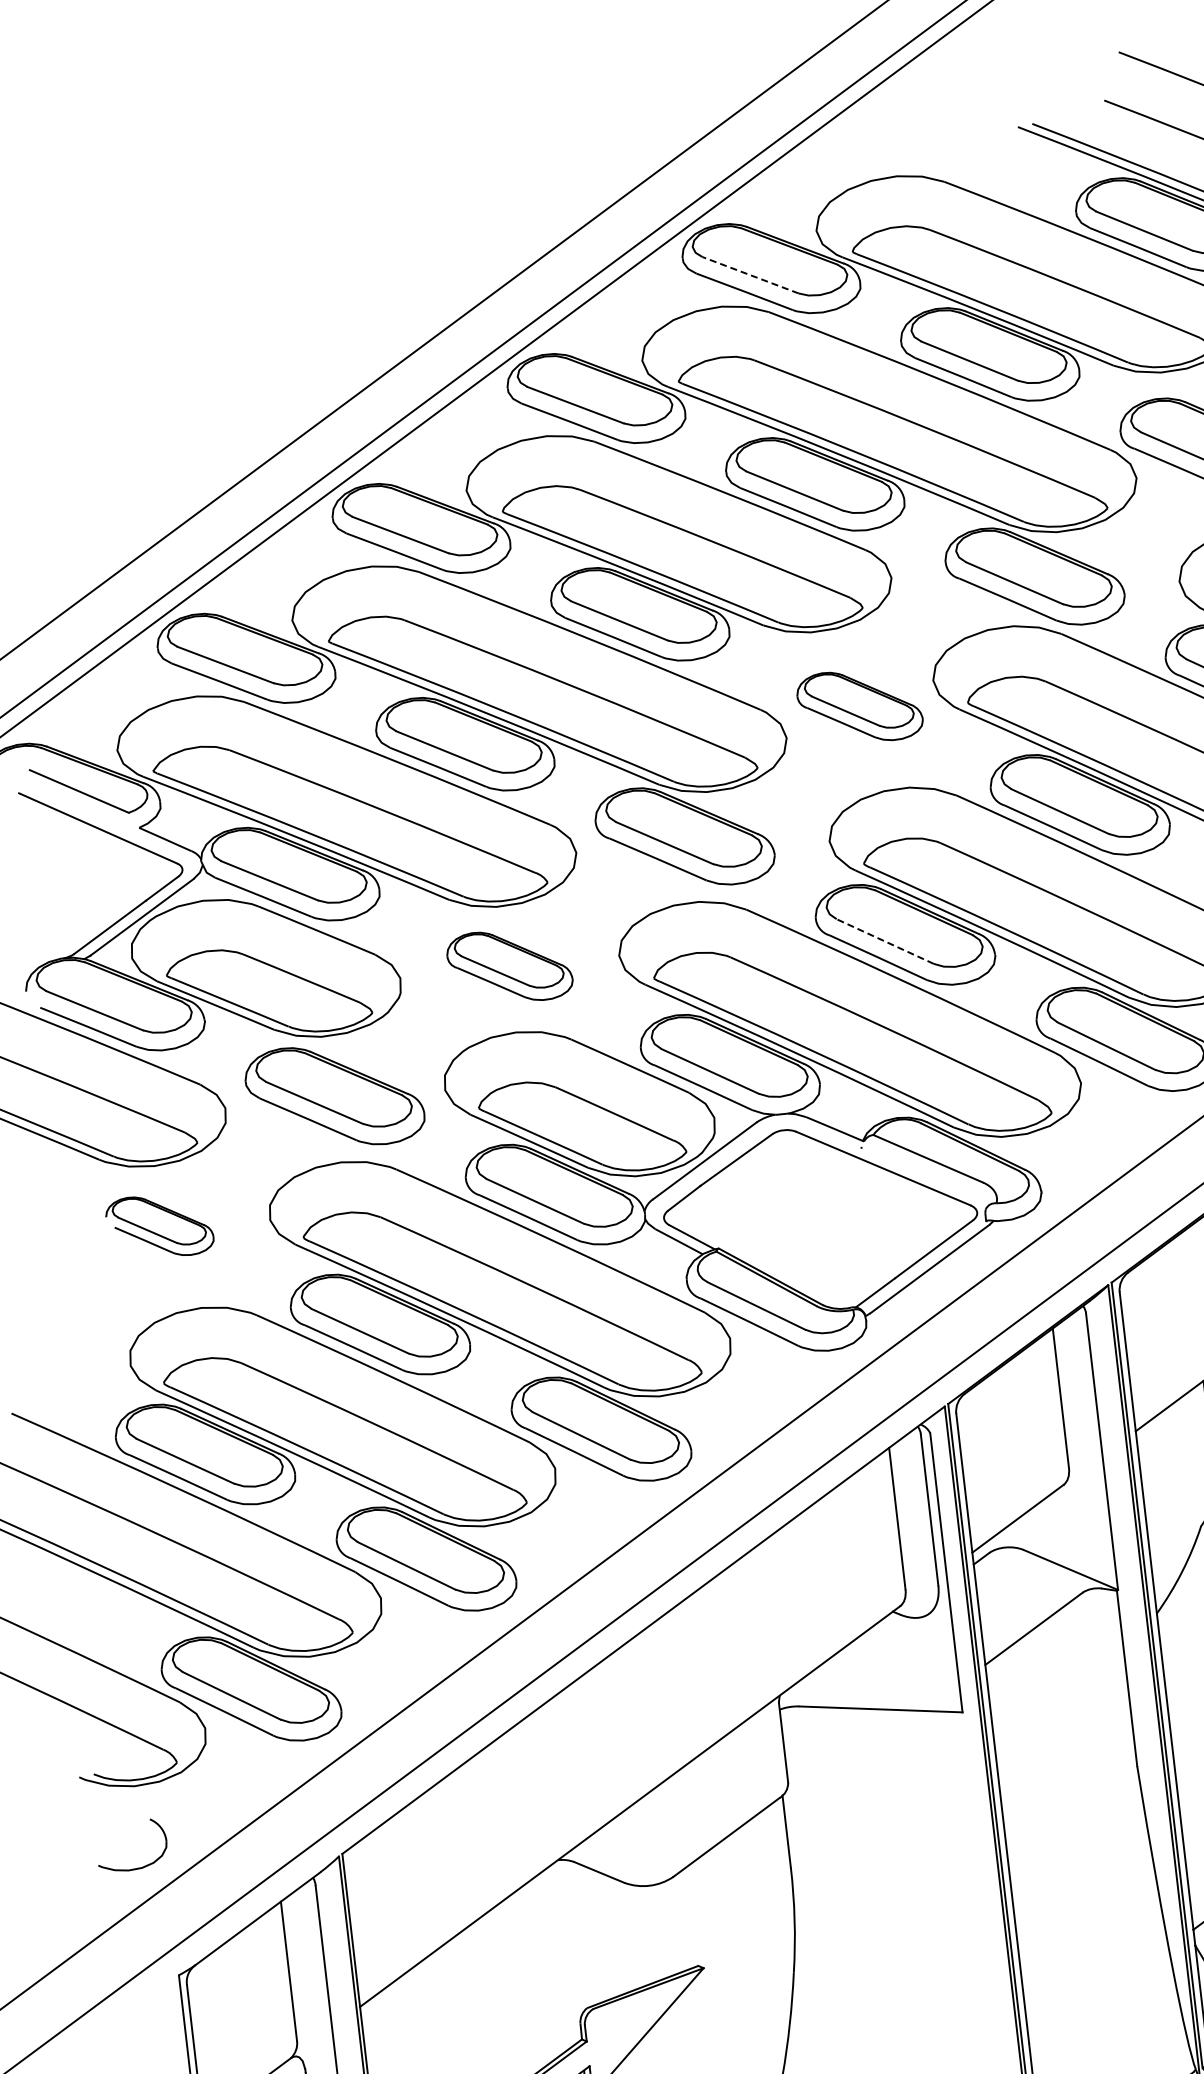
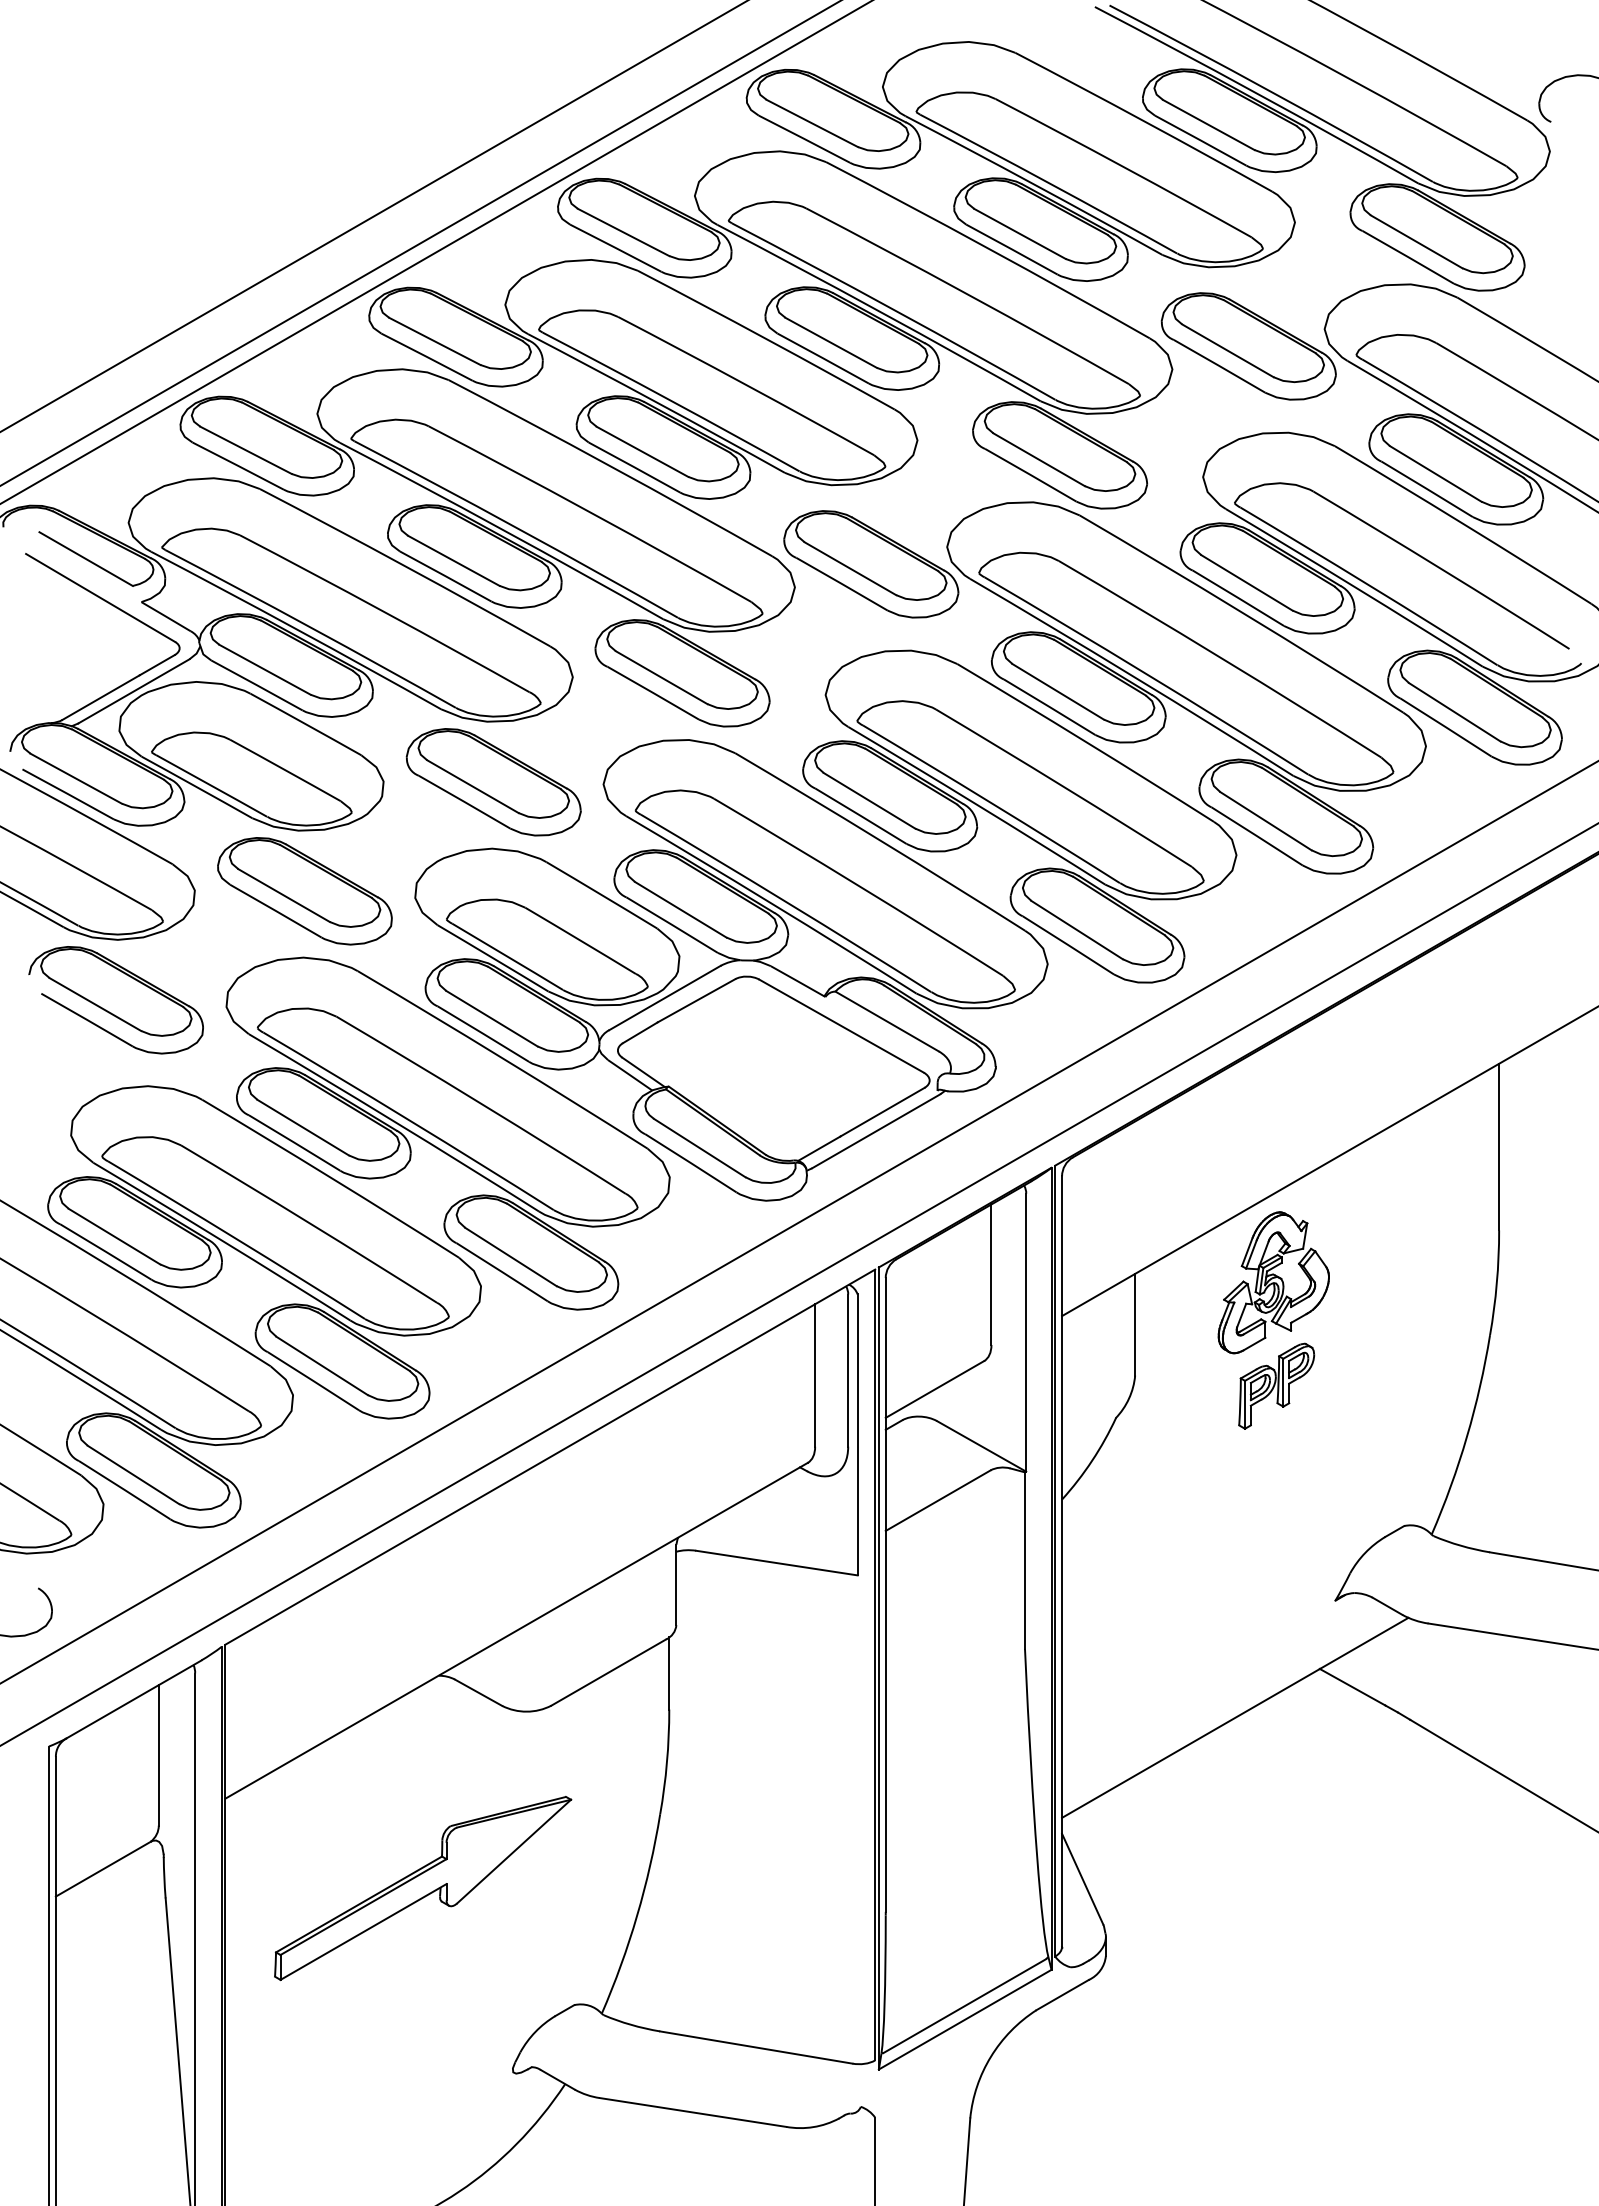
line: (749, 275) -> (811, 123), dashed -> solid
part: (860, 706) -> (871, 564), size x1.43
line: (885, 941) -> (869, 800), dashed -> solid
part: (509, 966) -> (493, 782), size x1.43
part: (159, 1226) -> (115, 1000), size x1.67

